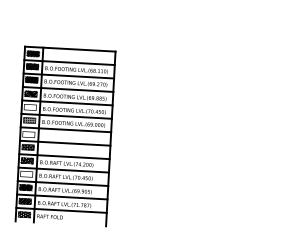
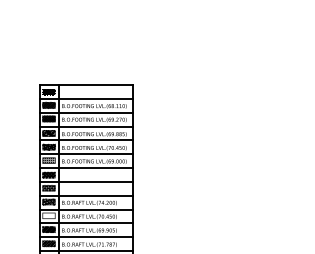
hatch: (29, 107) -> (48, 147), added
hatch: (28, 134) -> (48, 175), added

